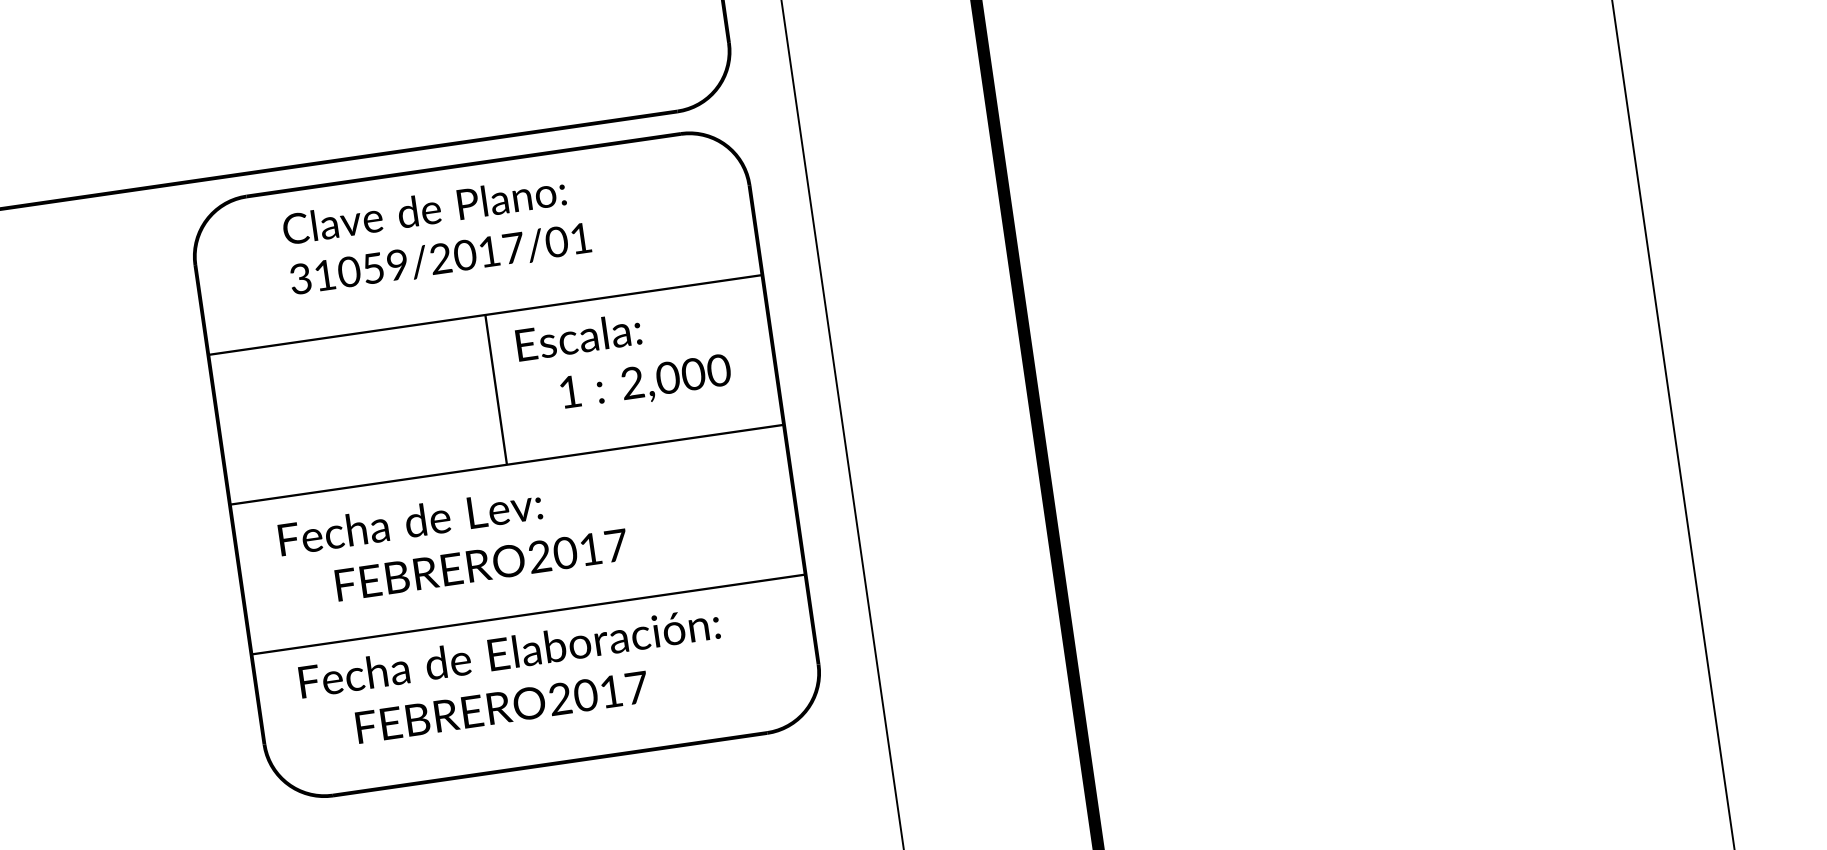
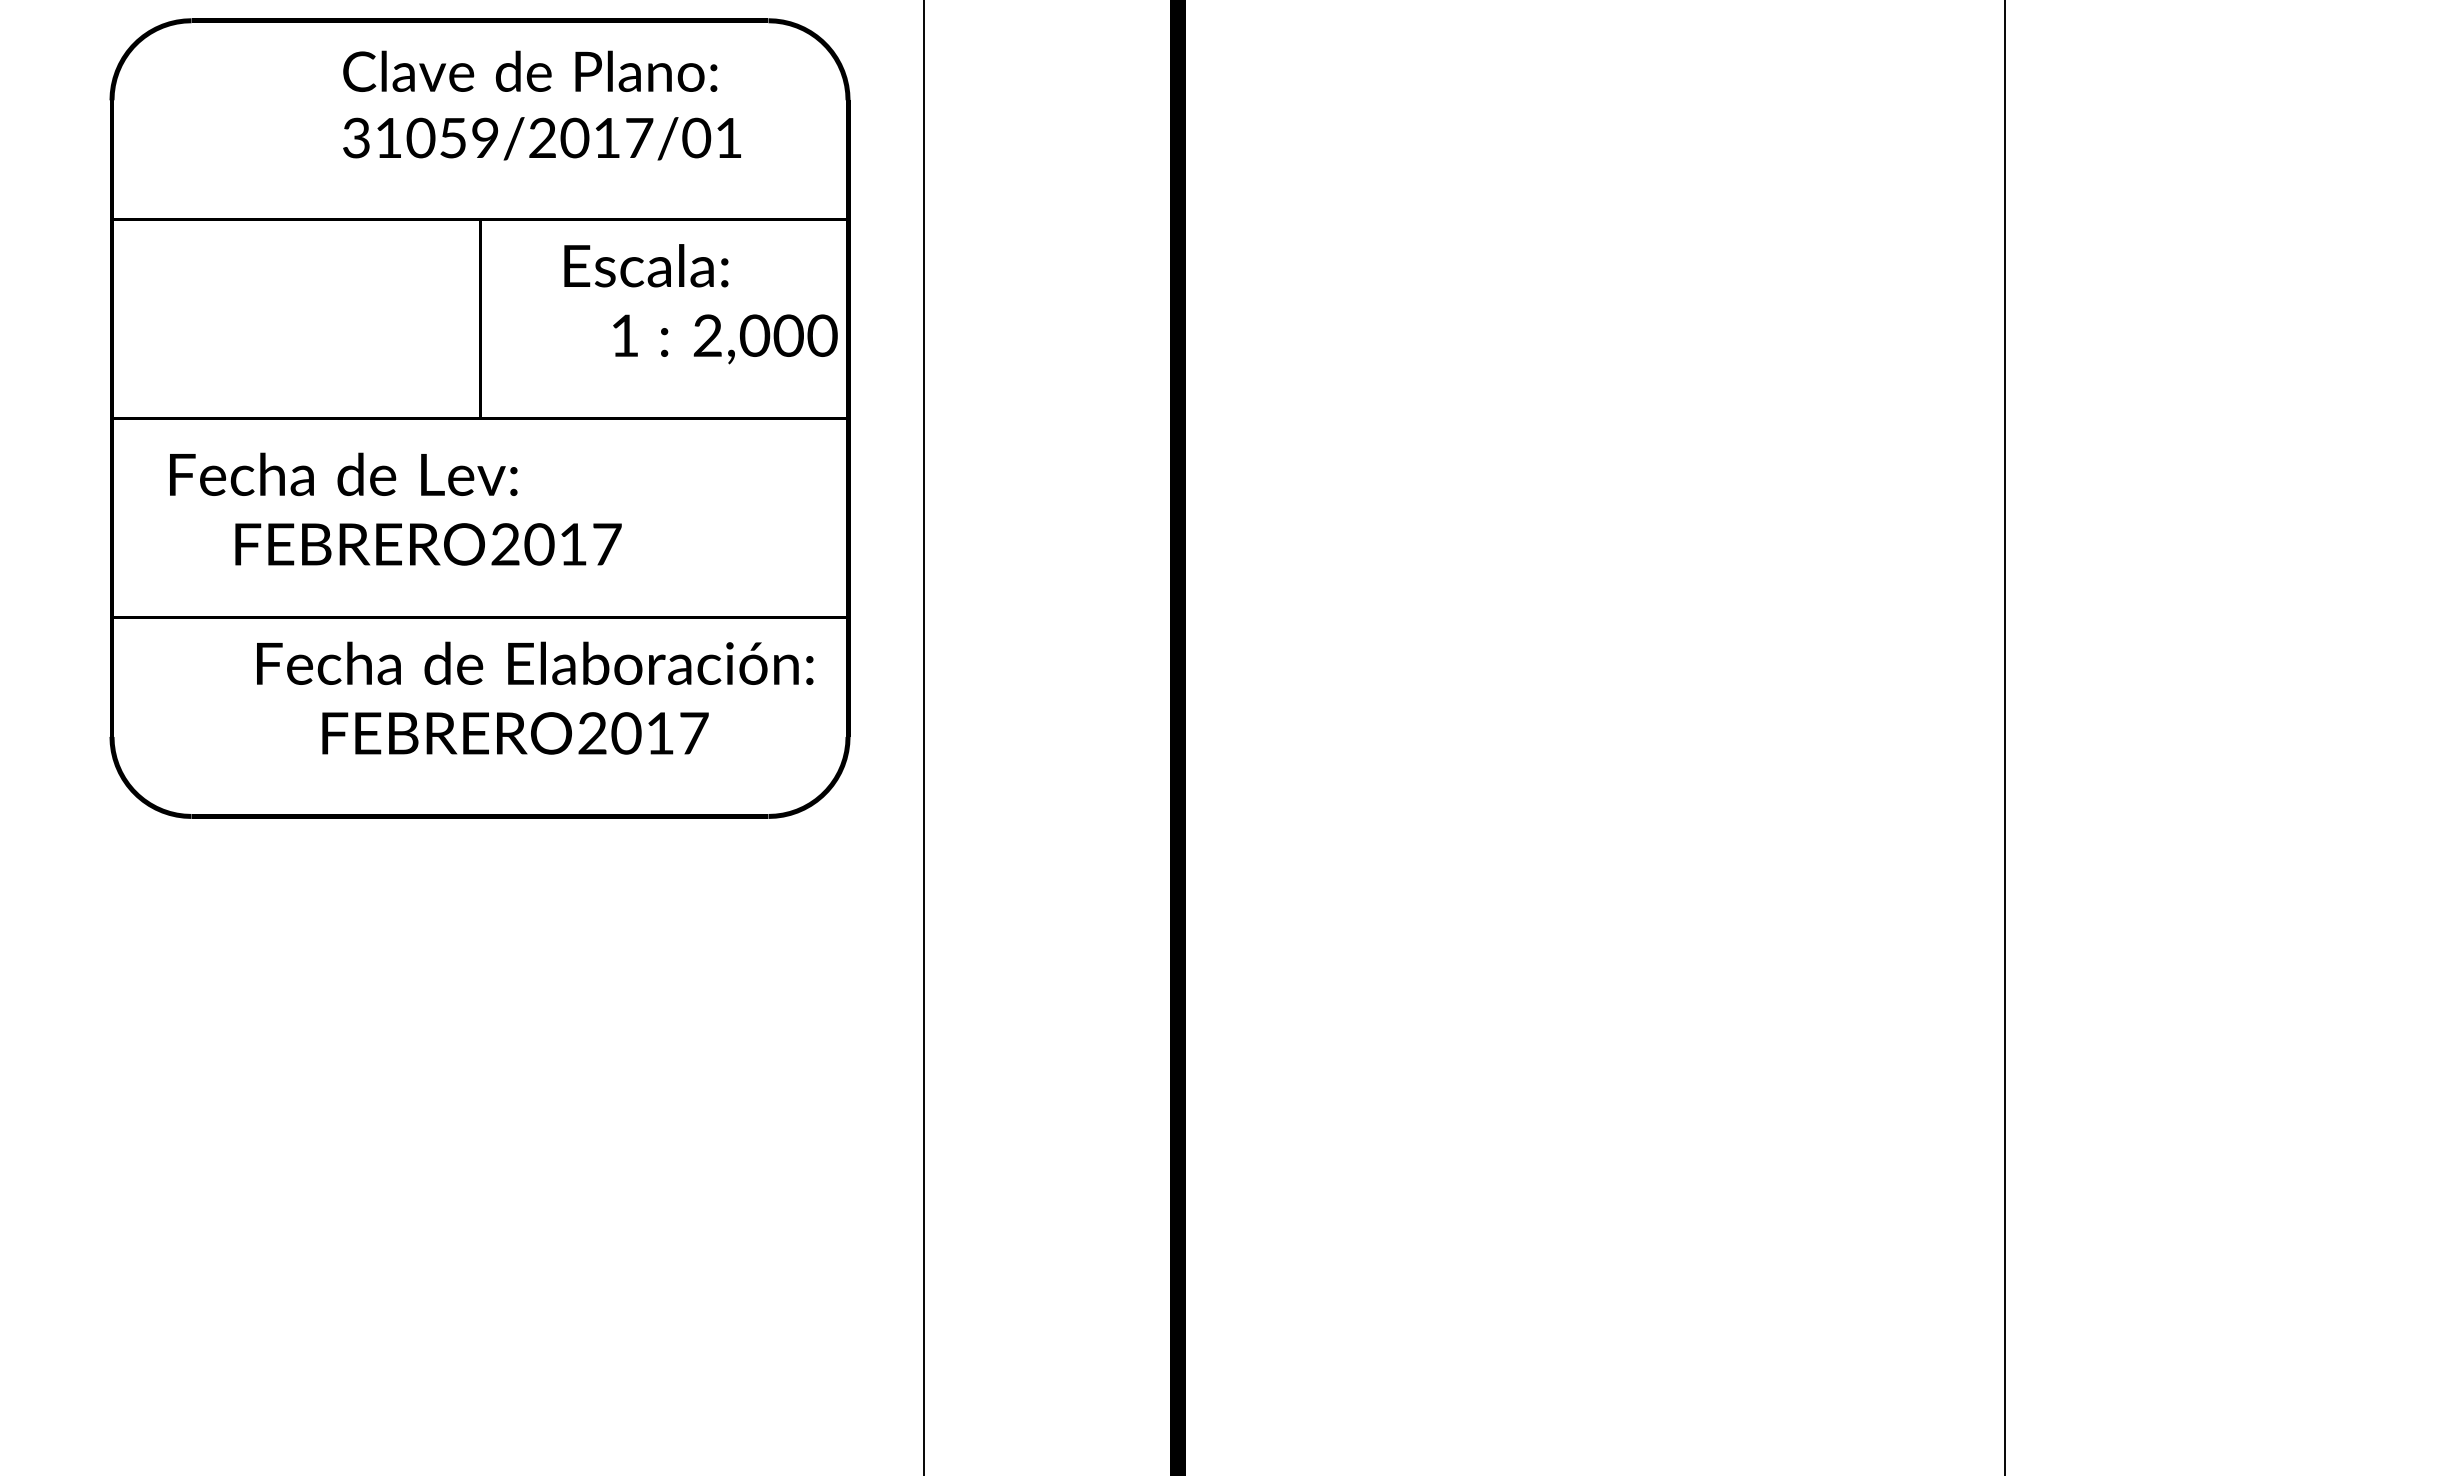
text: (436, 234) -> (541, 105), moved
text: (623, 360) -> (700, 304), moved
text: (513, 678) -> (535, 697), moved

